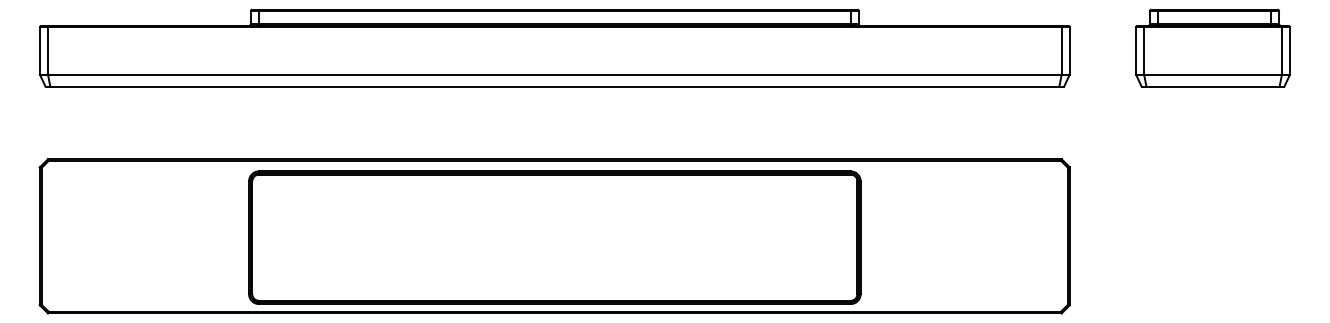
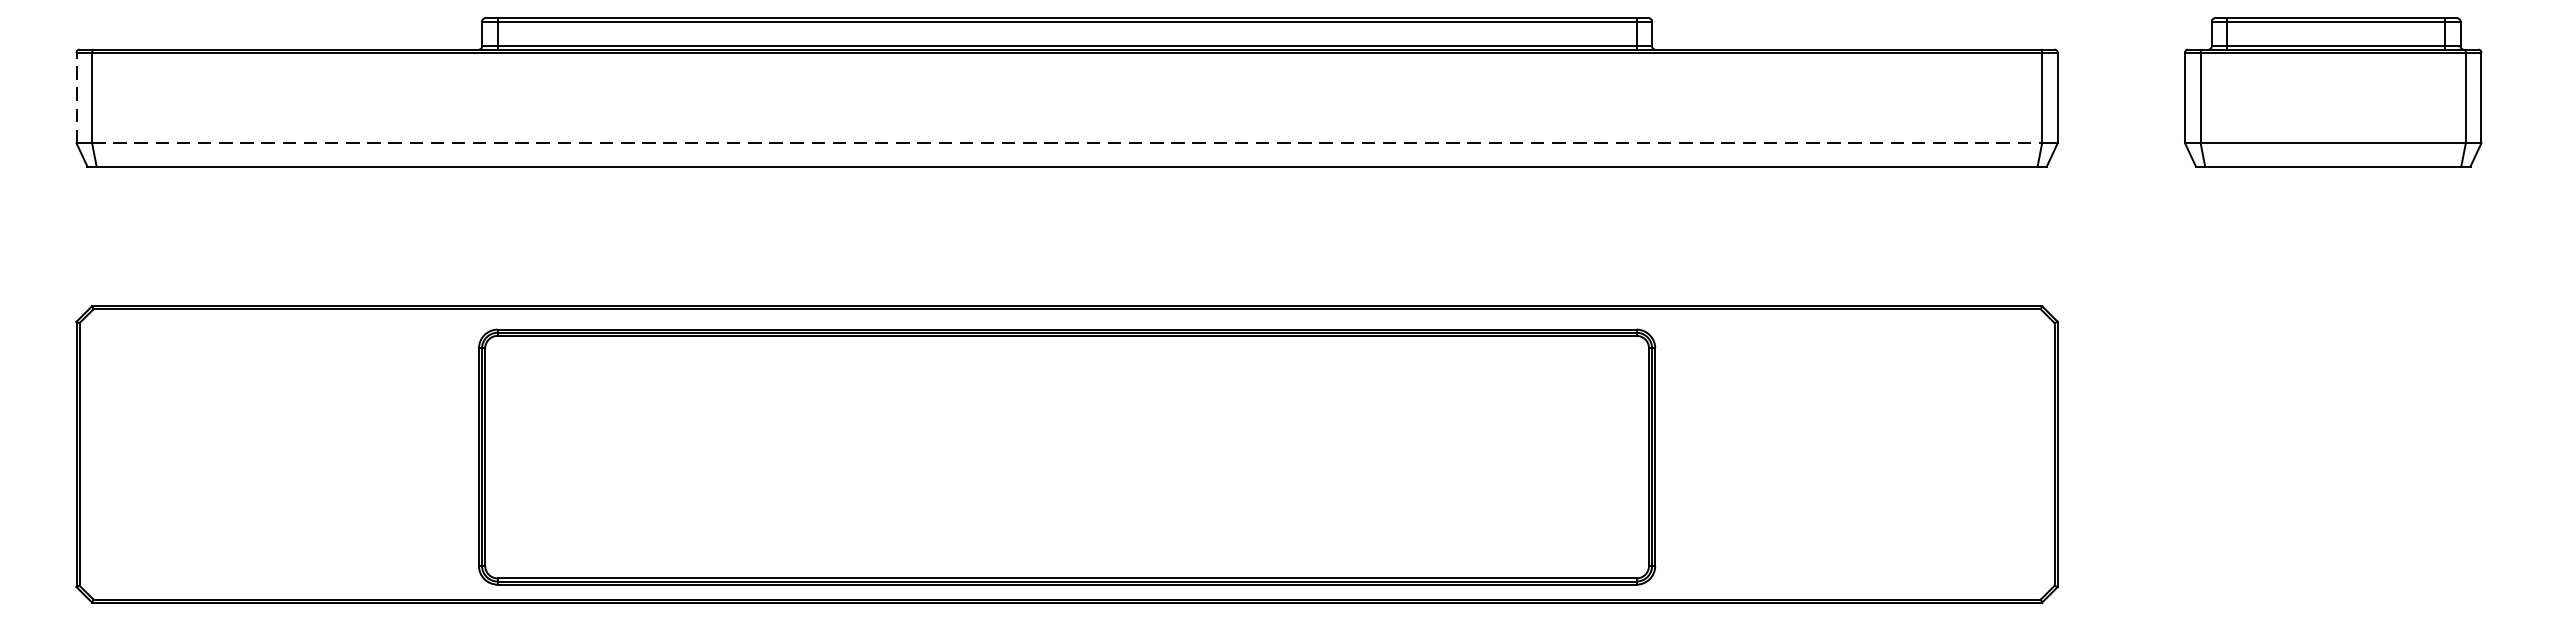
line: (39, 51) -> (75, 98), solid -> dashed
line: (554, 74) -> (1066, 143), solid -> dashed

